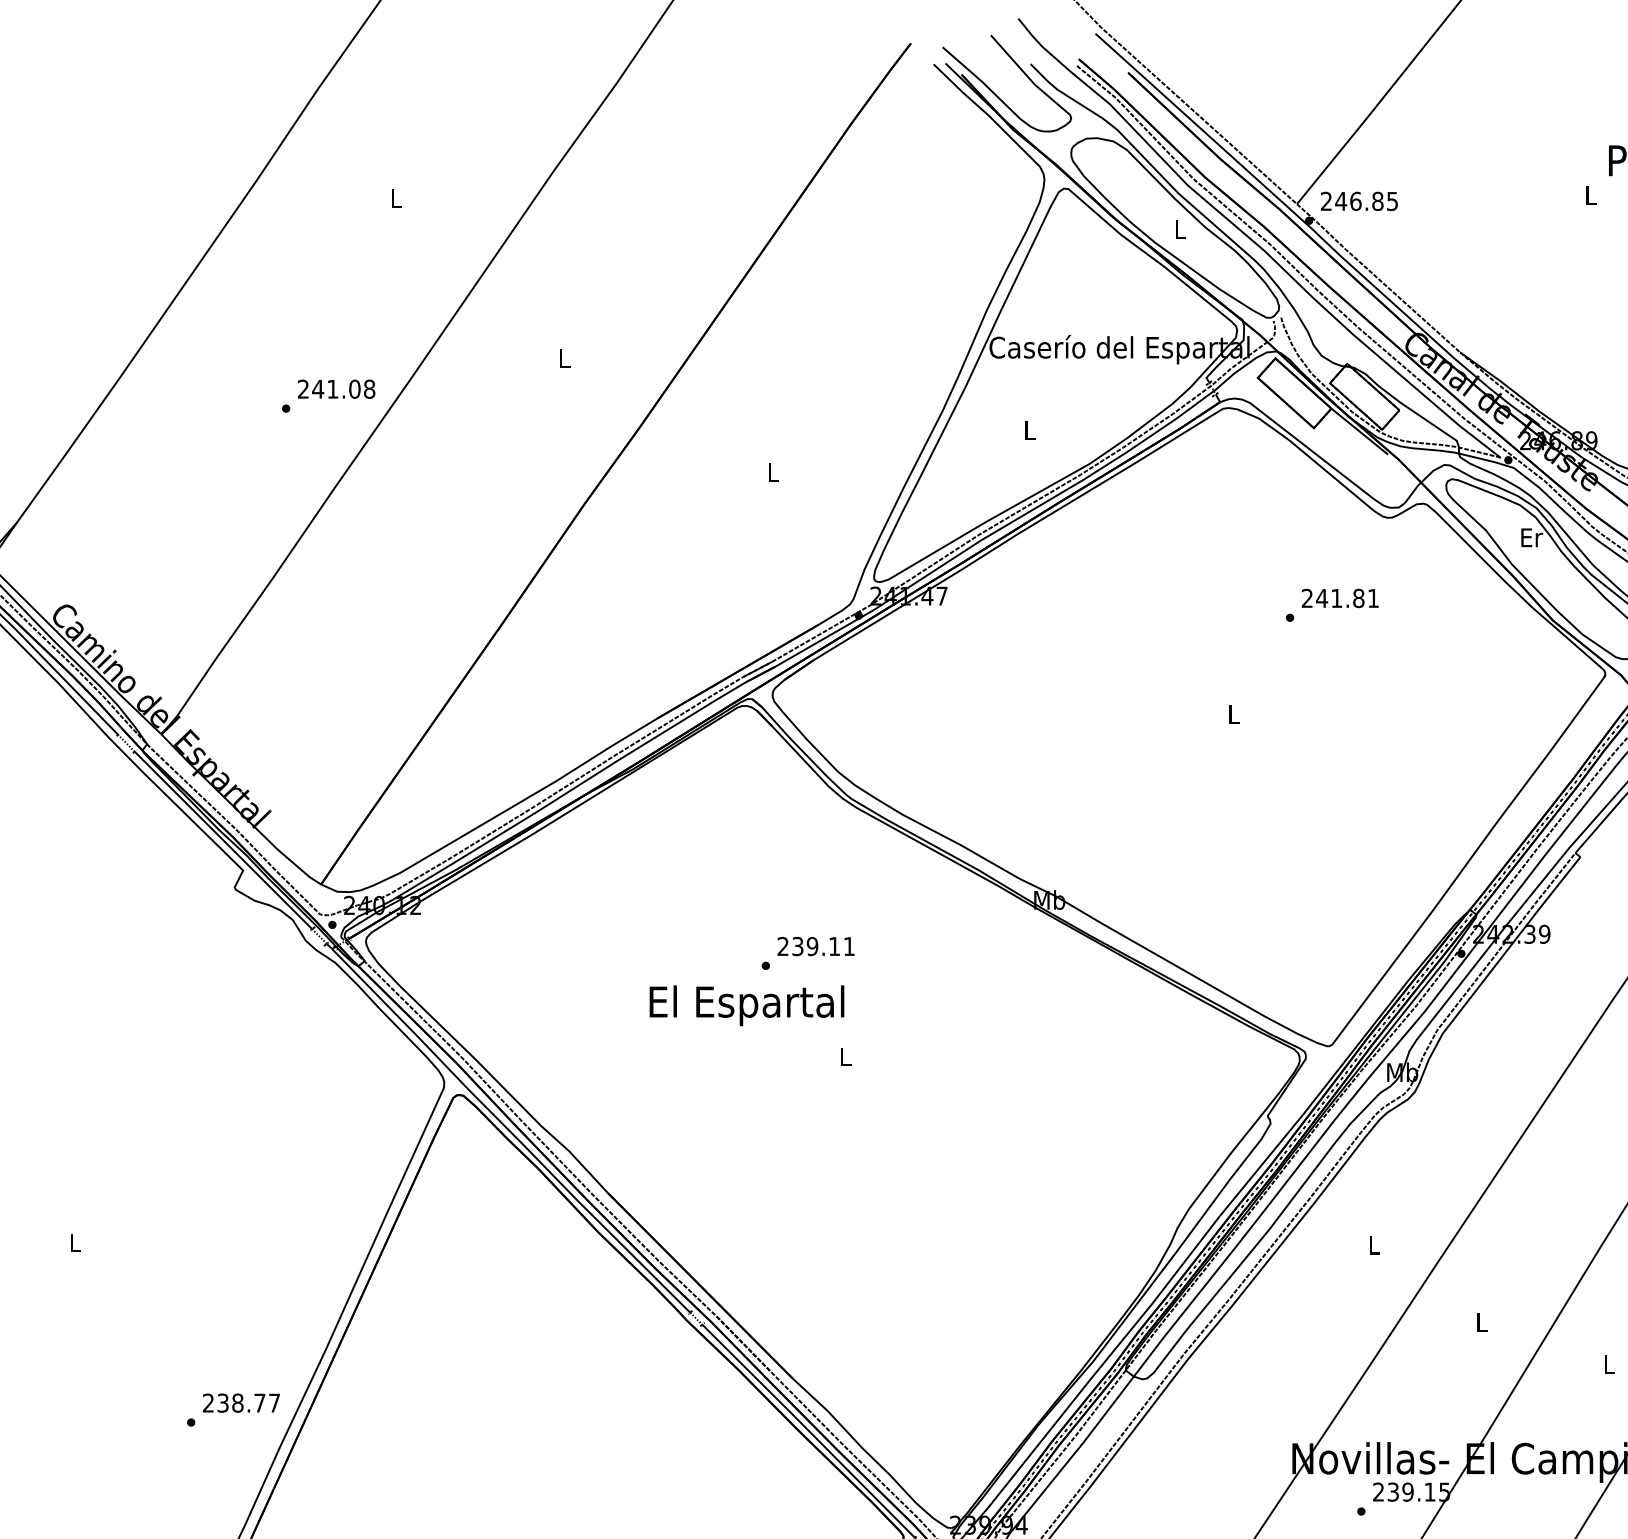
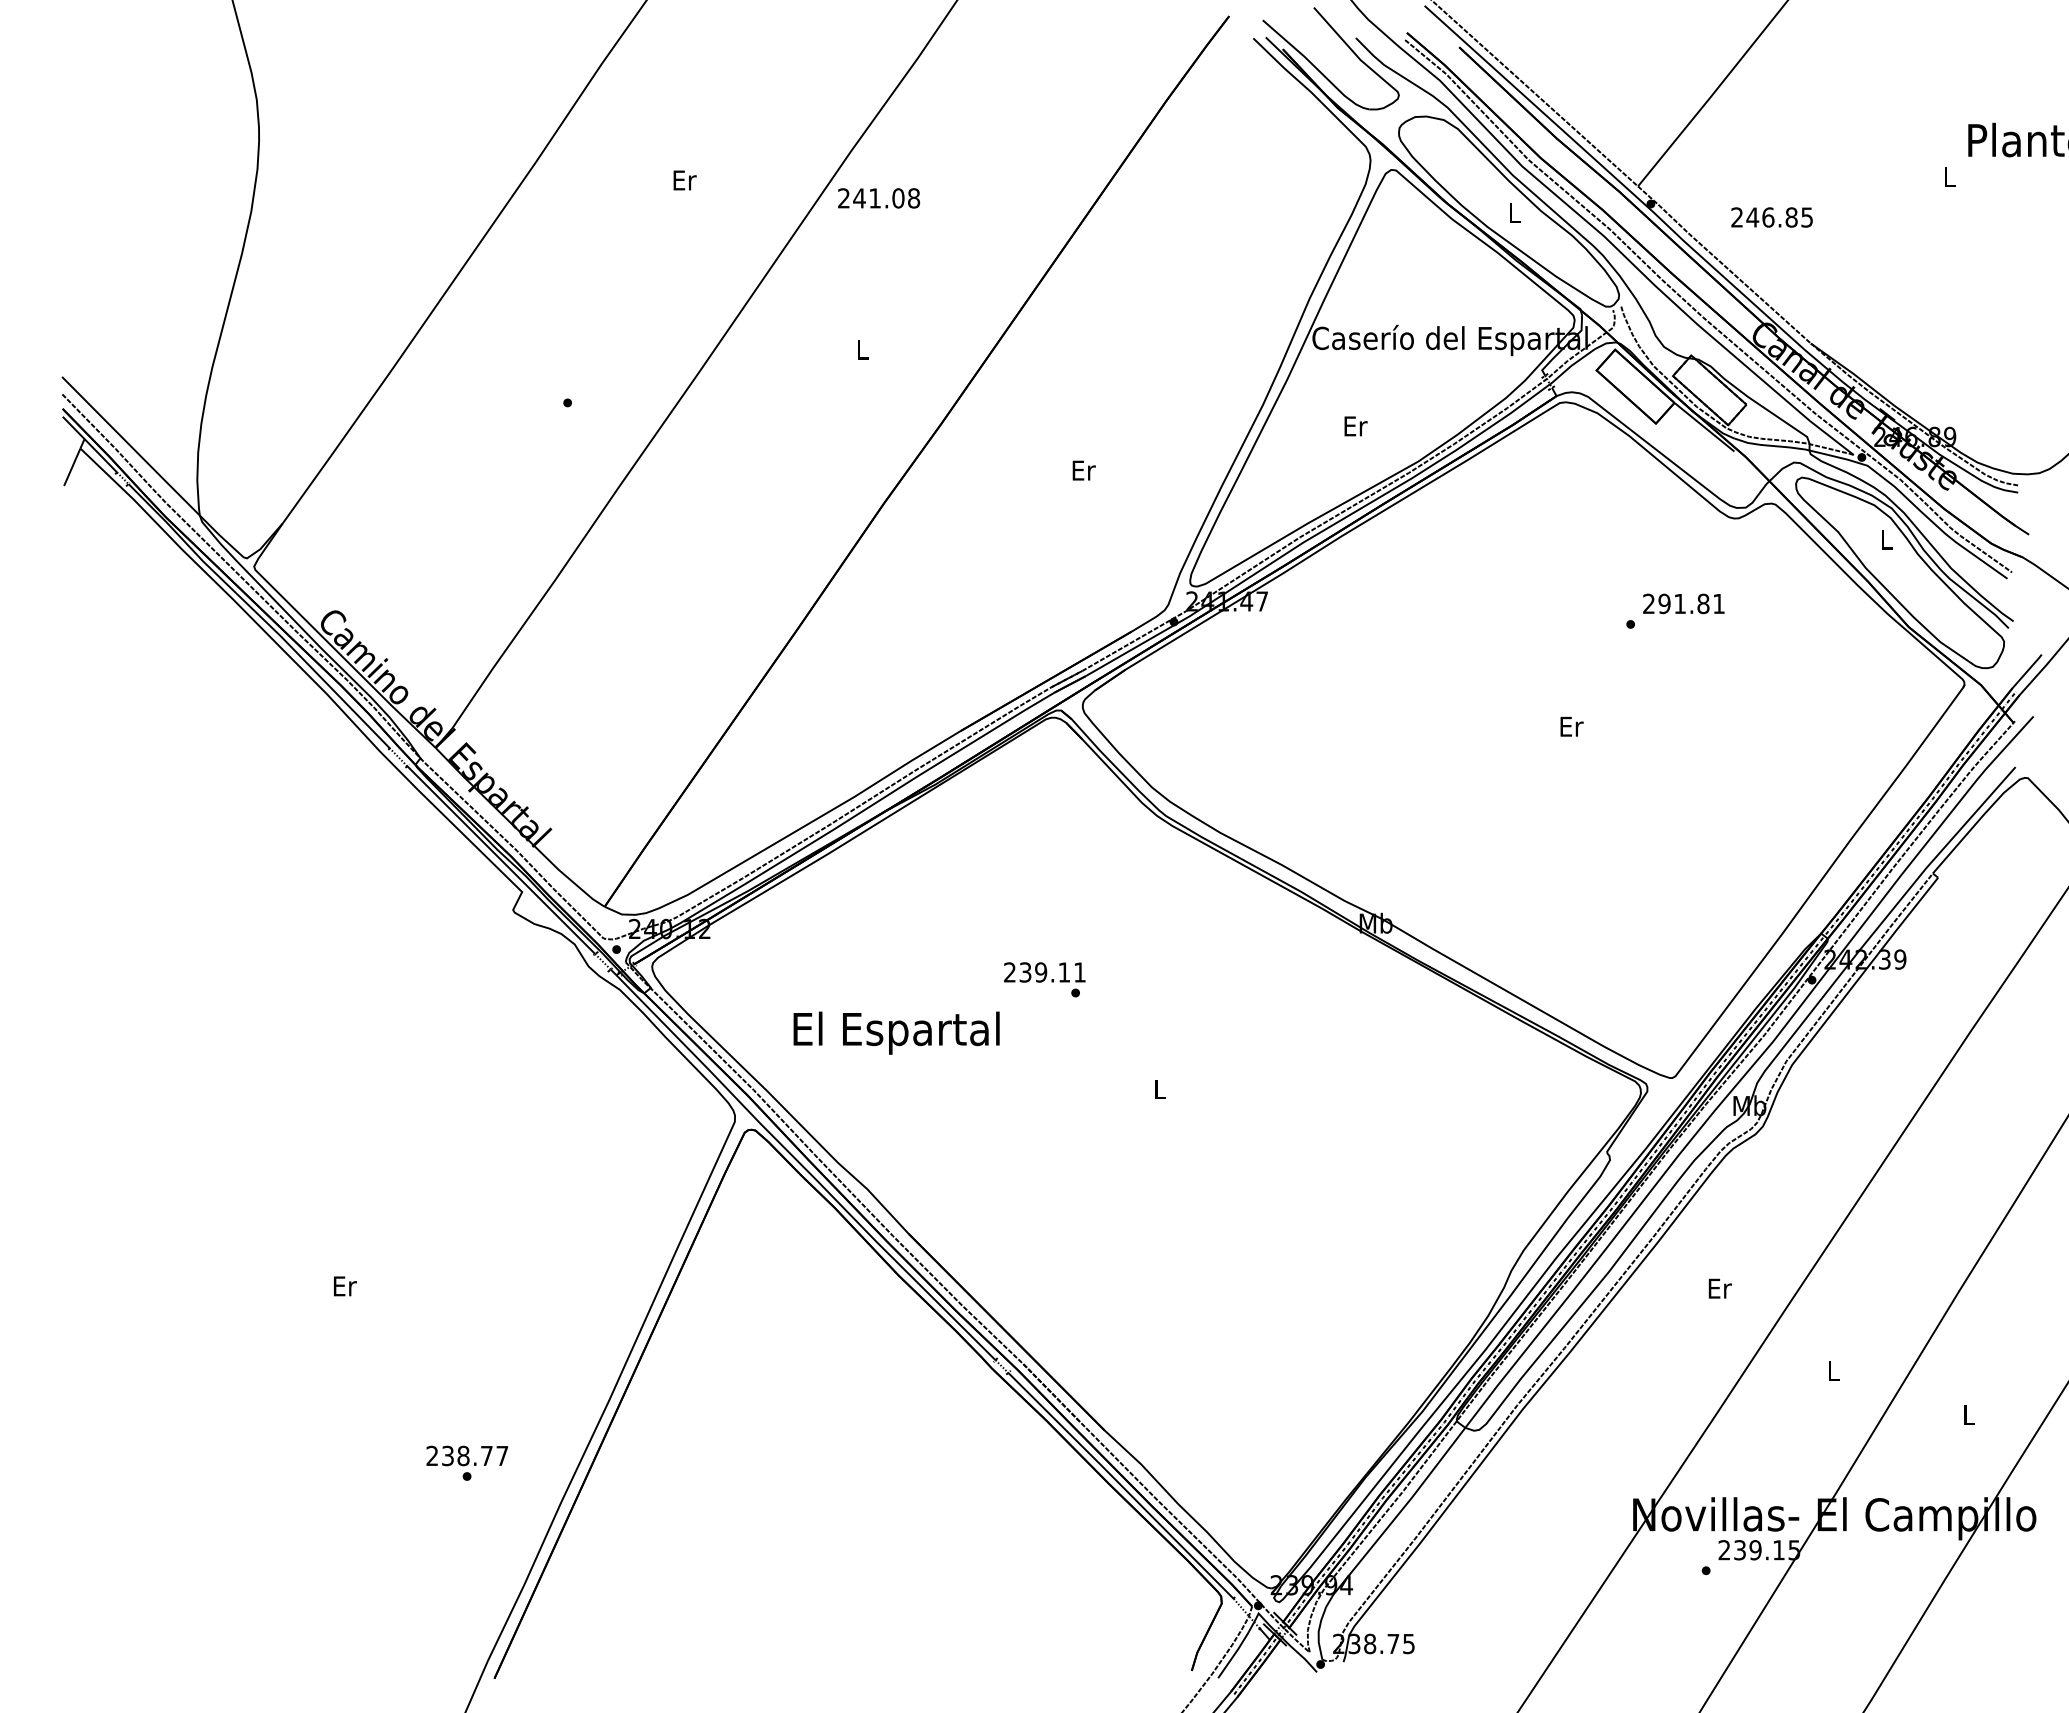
text: (396, 198) -> (684, 180), L -> Er
text: (1358, 201) -> (1771, 217), moved
text: (337, 389) -> (879, 198), moved
text: (1030, 430) -> (1355, 426), L -> Er
text: (773, 472) -> (1083, 470), L -> Er
text: (1531, 537) -> (1886, 539), Er -> L
text: (1322, 598) -> (1664, 603), 241.81 -> 291.81
text: (1234, 714) -> (1571, 726), L -> Er
text: (815, 946) -> (1044, 972), moved
text: (746, 1005) -> (896, 1032), moved
text: (75, 1243) -> (344, 1286), L -> Er
text: (1373, 1244) -> (1719, 1288), L -> Er
text: (241, 1402) -> (467, 1455), moved

